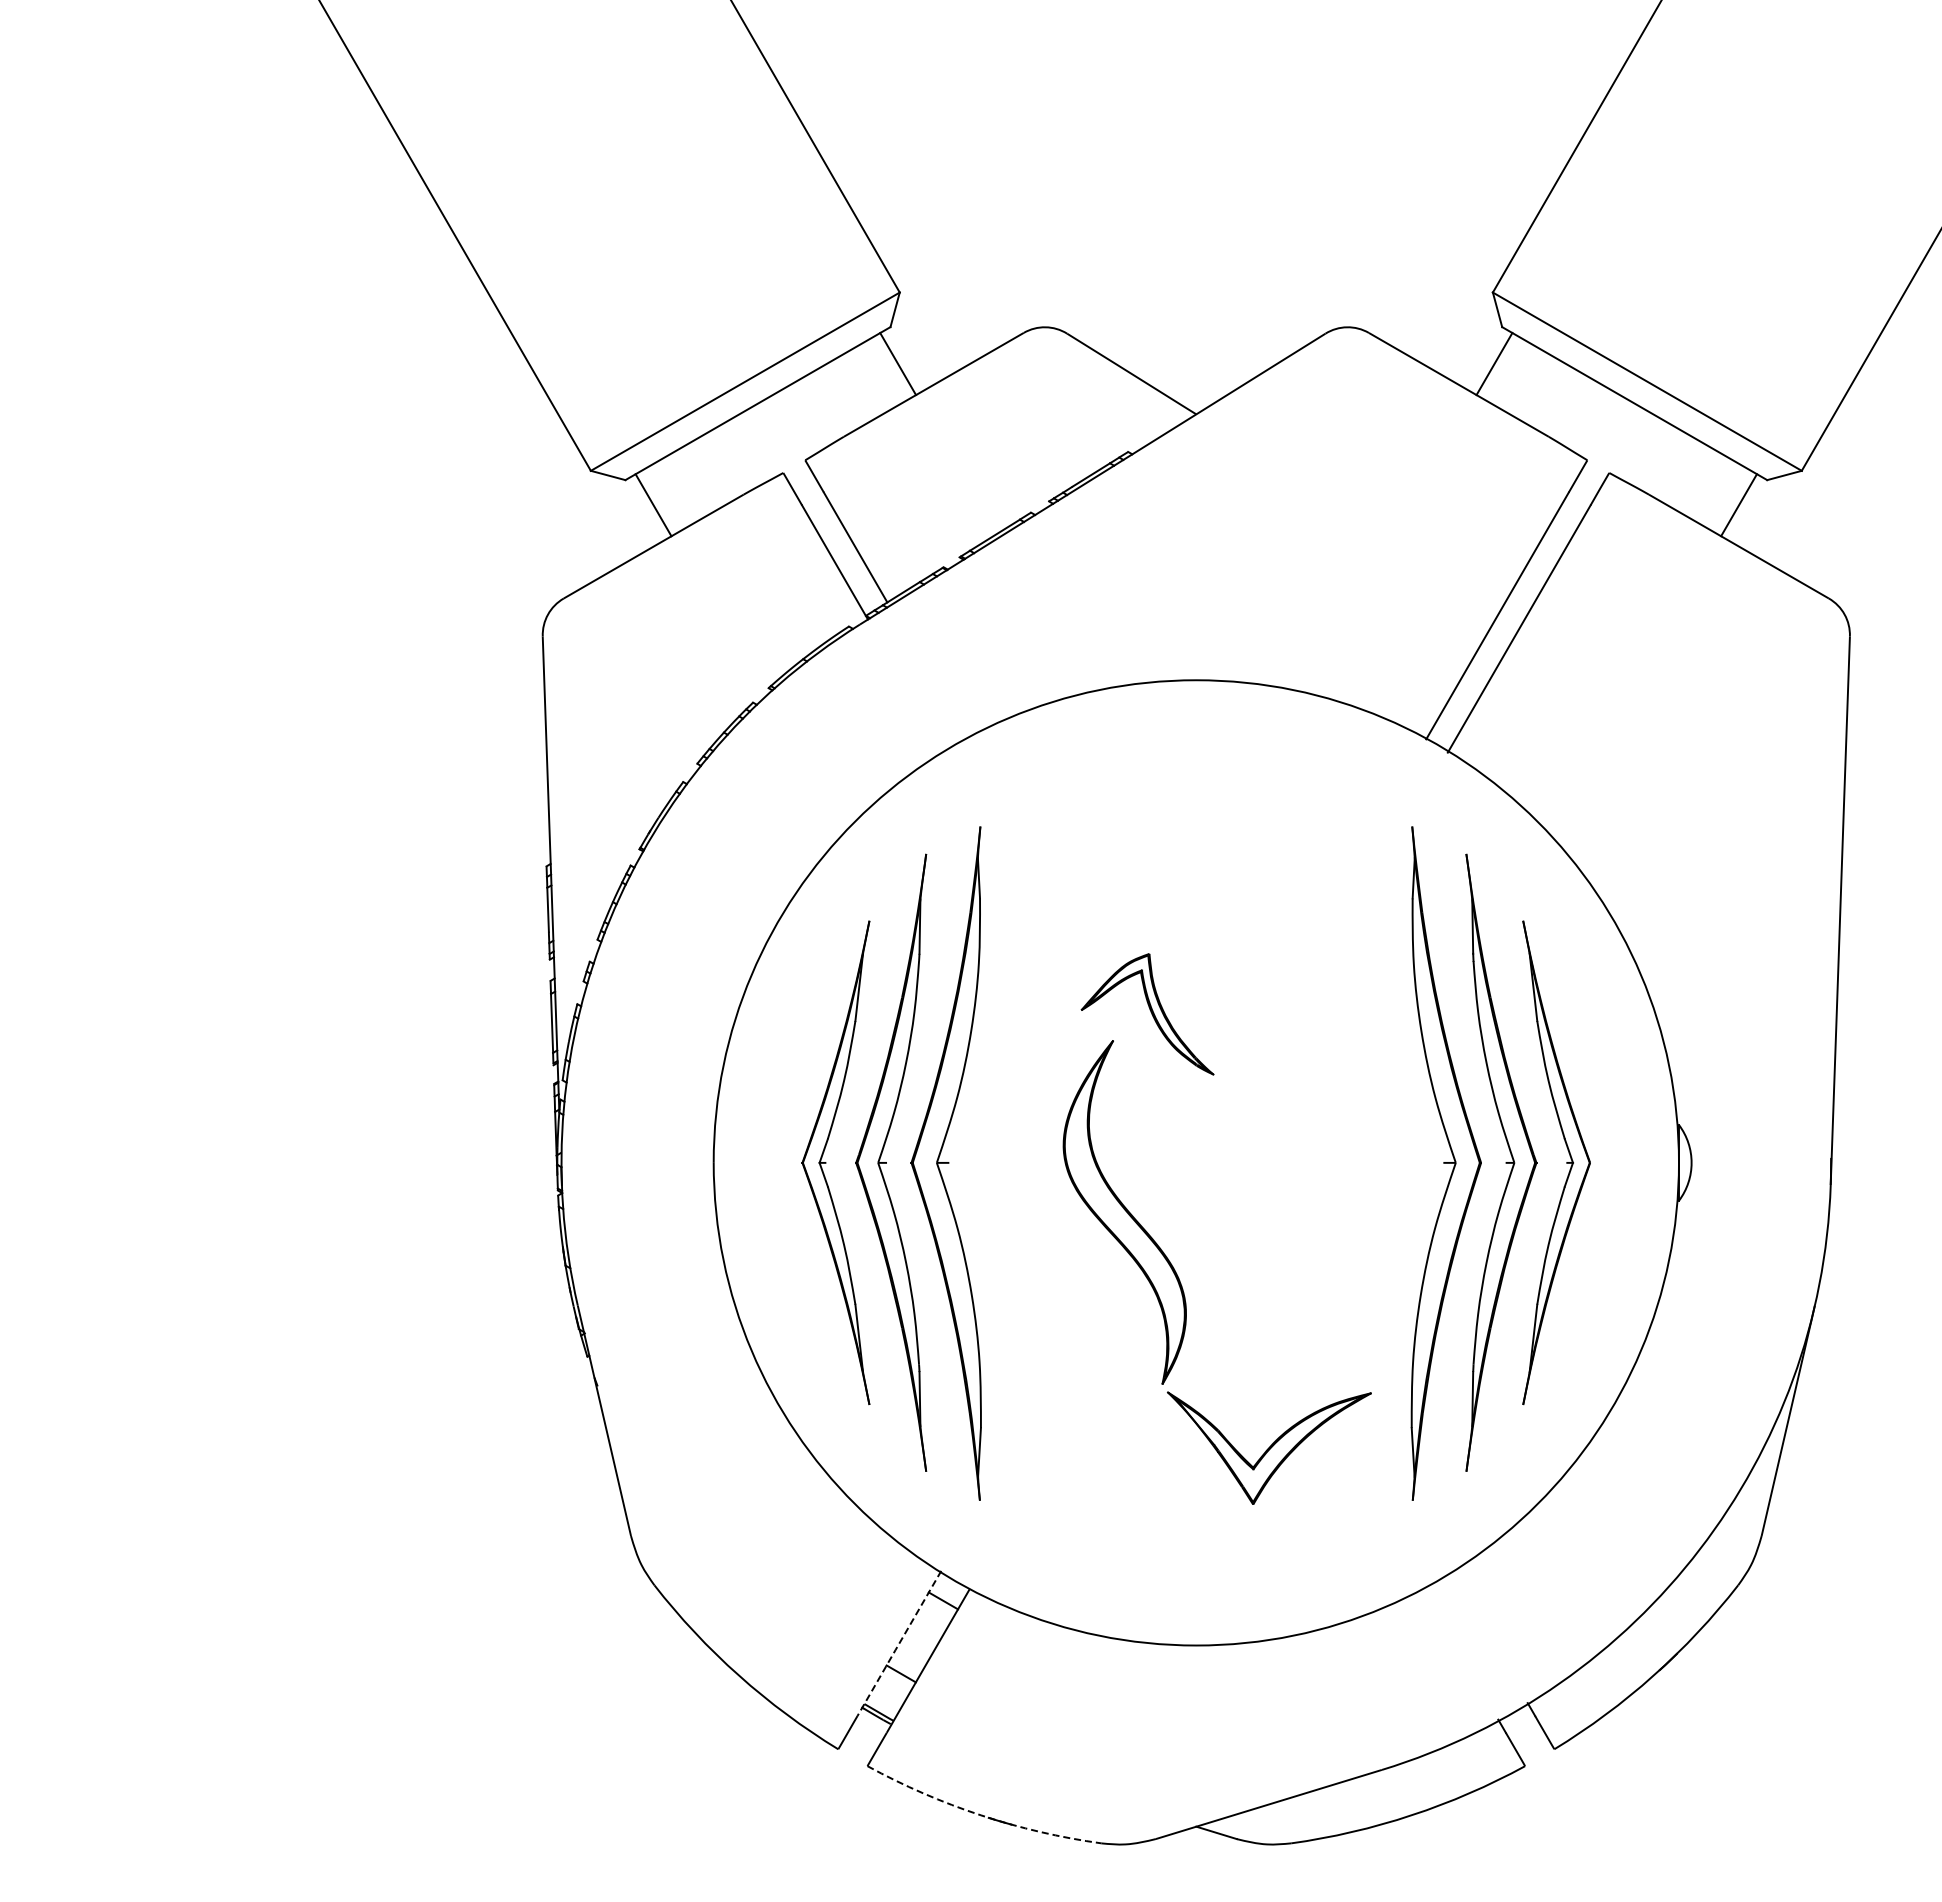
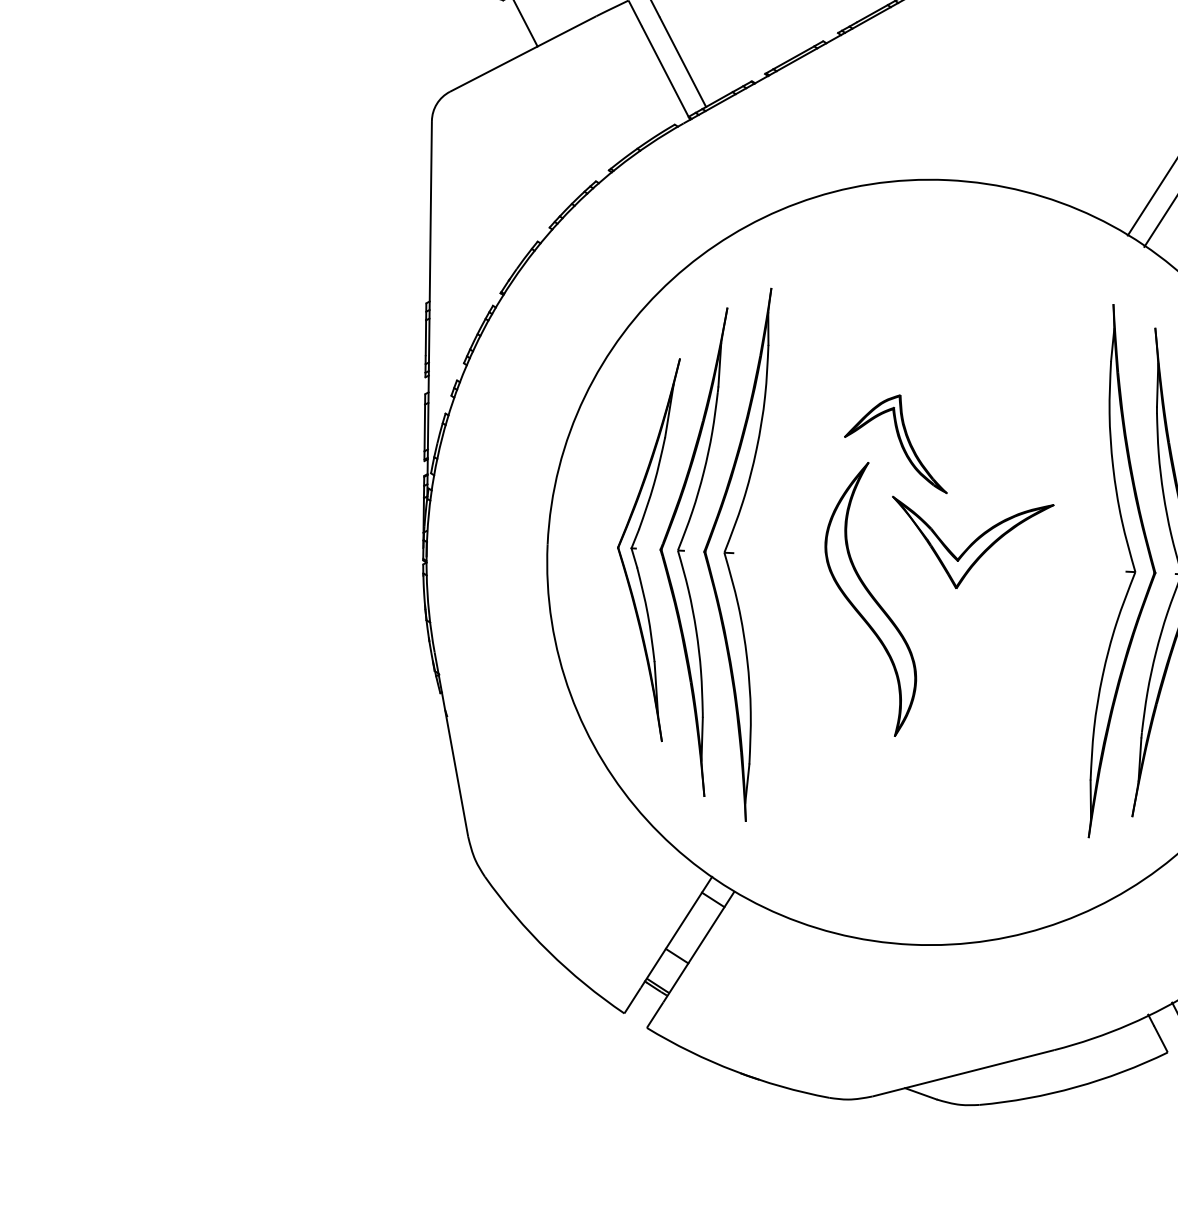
part: (1269, 1447) -> (971, 544), moved
line: (899, 1644) -> (676, 932), dashed -> solid
arc: (981, 1815) -> (735, 1071), dashed -> solid

